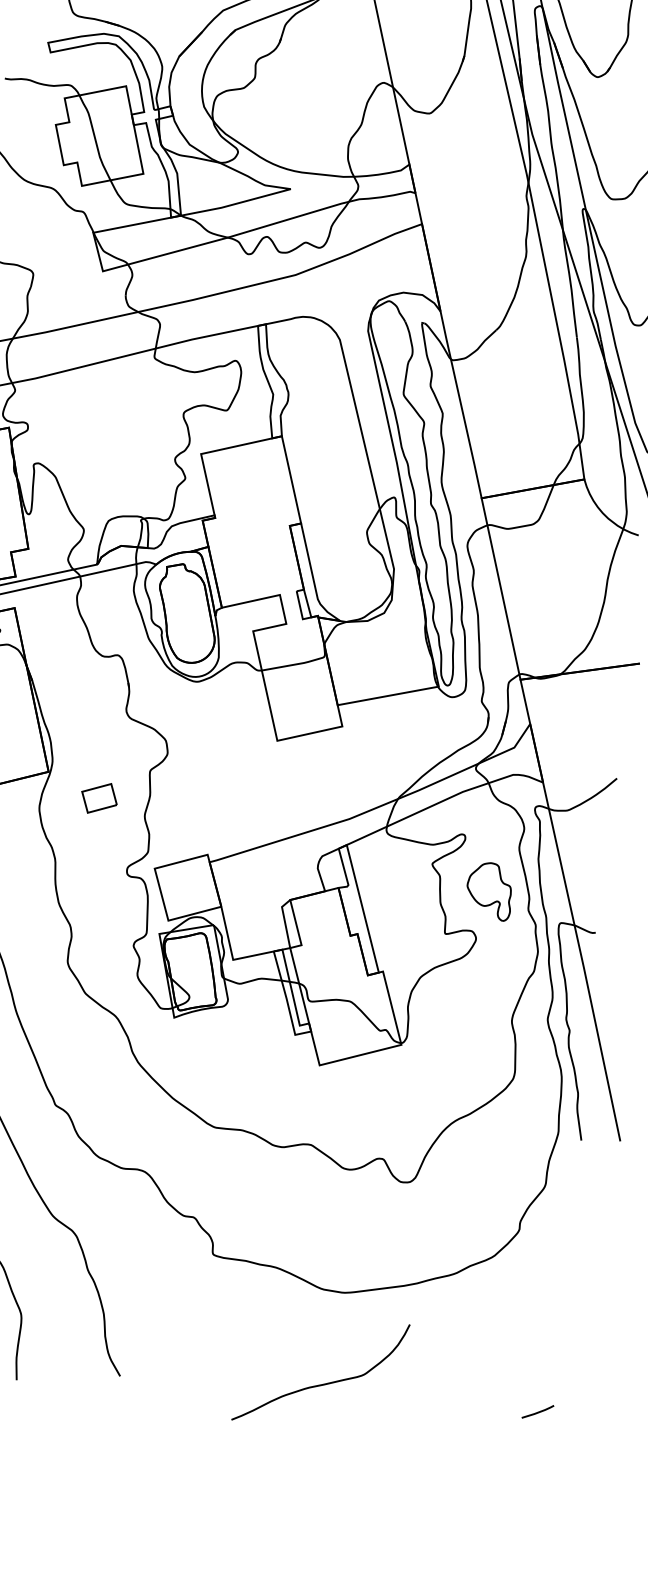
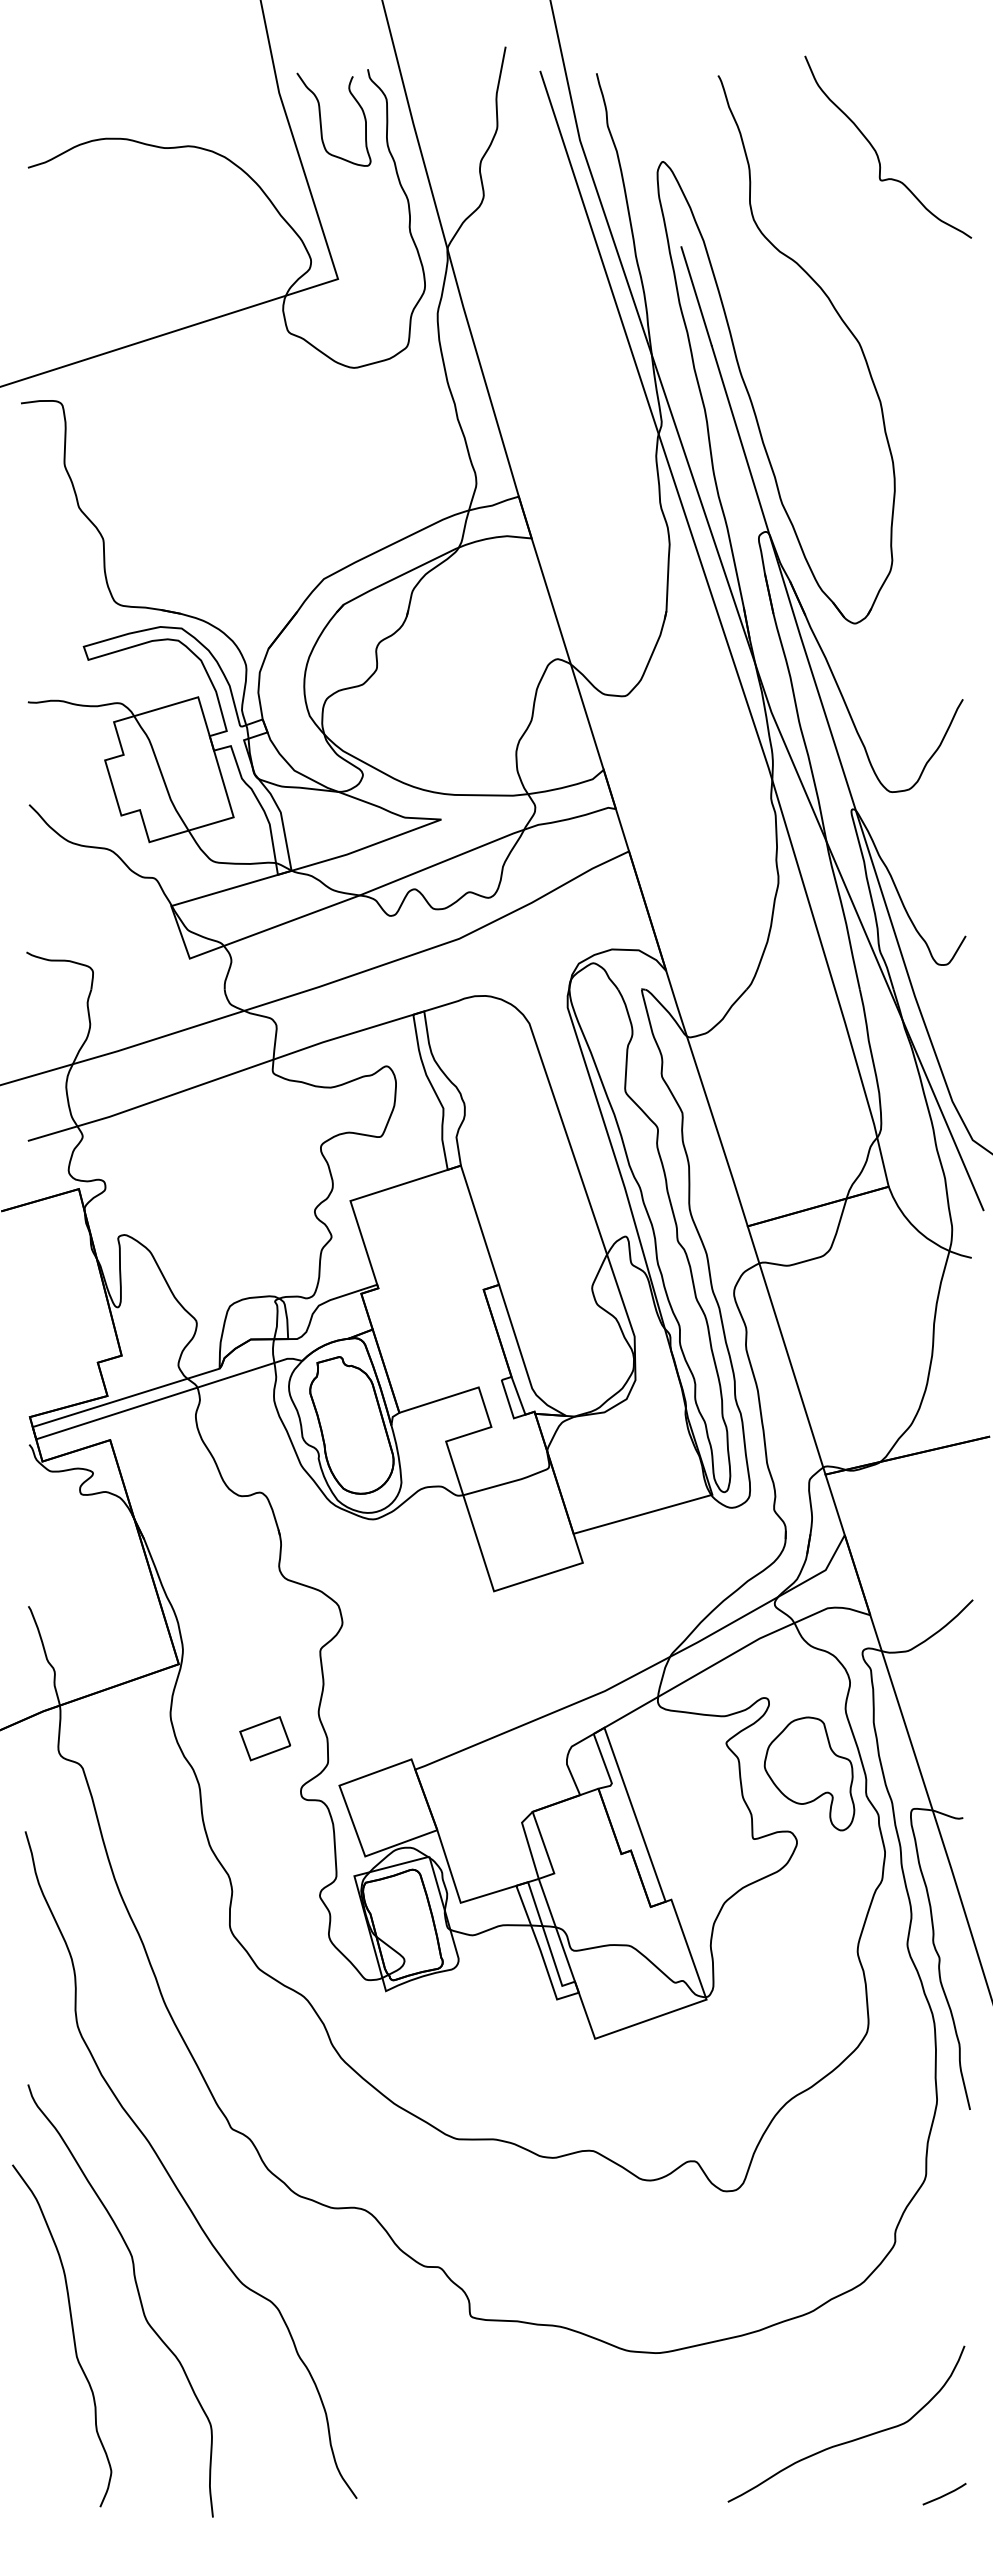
part: (99, 798) -> (265, 1738), moved
part: (489, 891) -> (809, 1773), size x1.43
curve: (324, 1383) -> (852, 2439), moved

